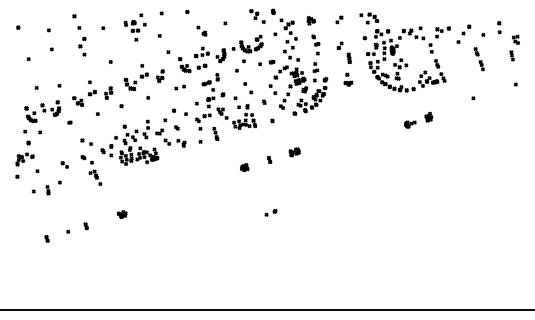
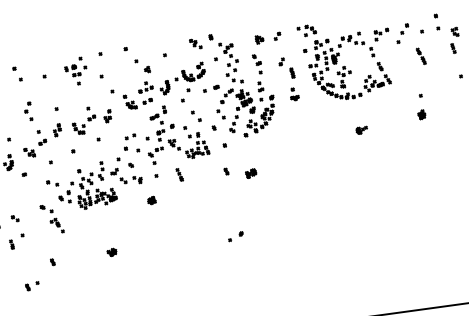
part: (257, 16) -> (195, 44), size x0.7
part: (310, 20) -> (258, 39), moved
part: (499, 27) -> (437, 22), size x1.4
part: (201, 30) -> (142, 65), size x1.6
part: (82, 46) -> (28, 111), moved
part: (478, 59) -> (420, 56), size x0.7
part: (179, 87) -> (129, 136), moved
part: (108, 92) -> (57, 129), moved
part: (428, 116) -> (421, 114), moved
part: (215, 133) -> (179, 174), moved
part: (86, 141) -> (52, 182), moved
part: (269, 159) -> (226, 171), moved
part: (64, 164) -> (14, 218), moved
part: (244, 167) -> (151, 200), moved
part: (270, 212) -> (235, 236), size x1.4
part: (121, 214) -> (111, 252), moved
part: (85, 226) -> (52, 262), moved
part: (46, 238) -> (27, 287), moved

